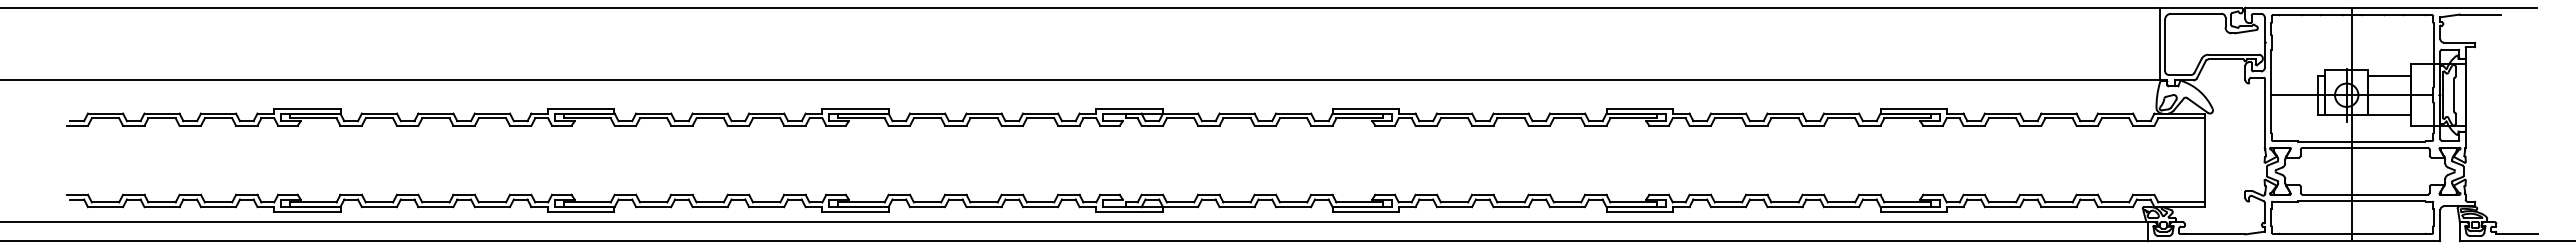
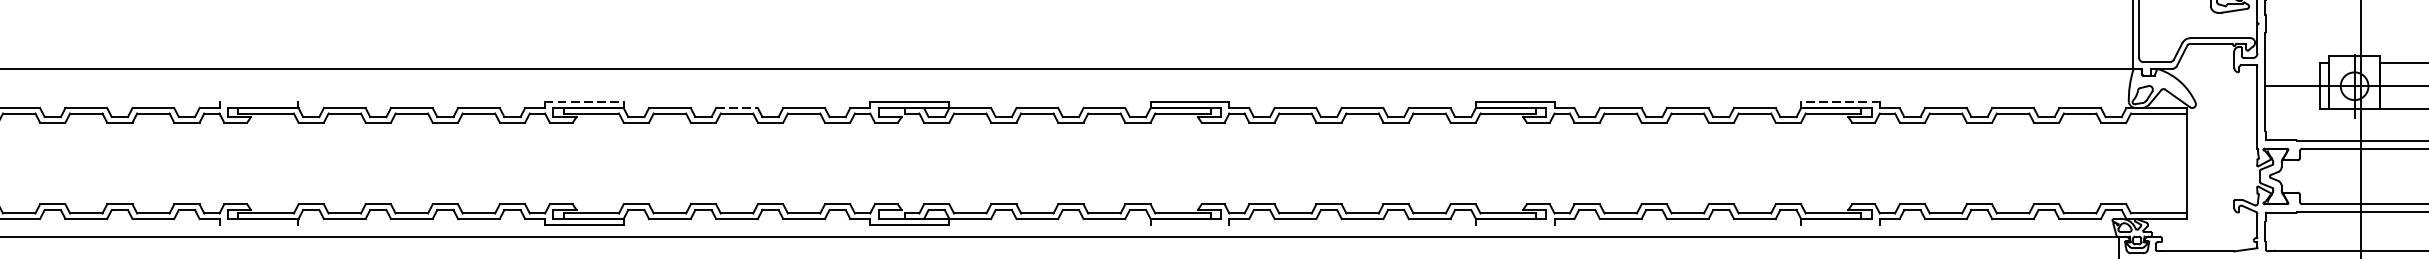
line: (581, 108) -> (259, 101), removed
line: (856, 108) -> (585, 101), solid -> dashed
line: (1913, 108) -> (1840, 101), solid -> dashed
line: (984, 113) -> (737, 107), solid -> dashed
line: (581, 211) -> (259, 224), removed
line: (1365, 211) -> (1189, 224), removed
line: (1639, 211) -> (1515, 224), removed
line: (1913, 211) -> (1840, 224), removed

